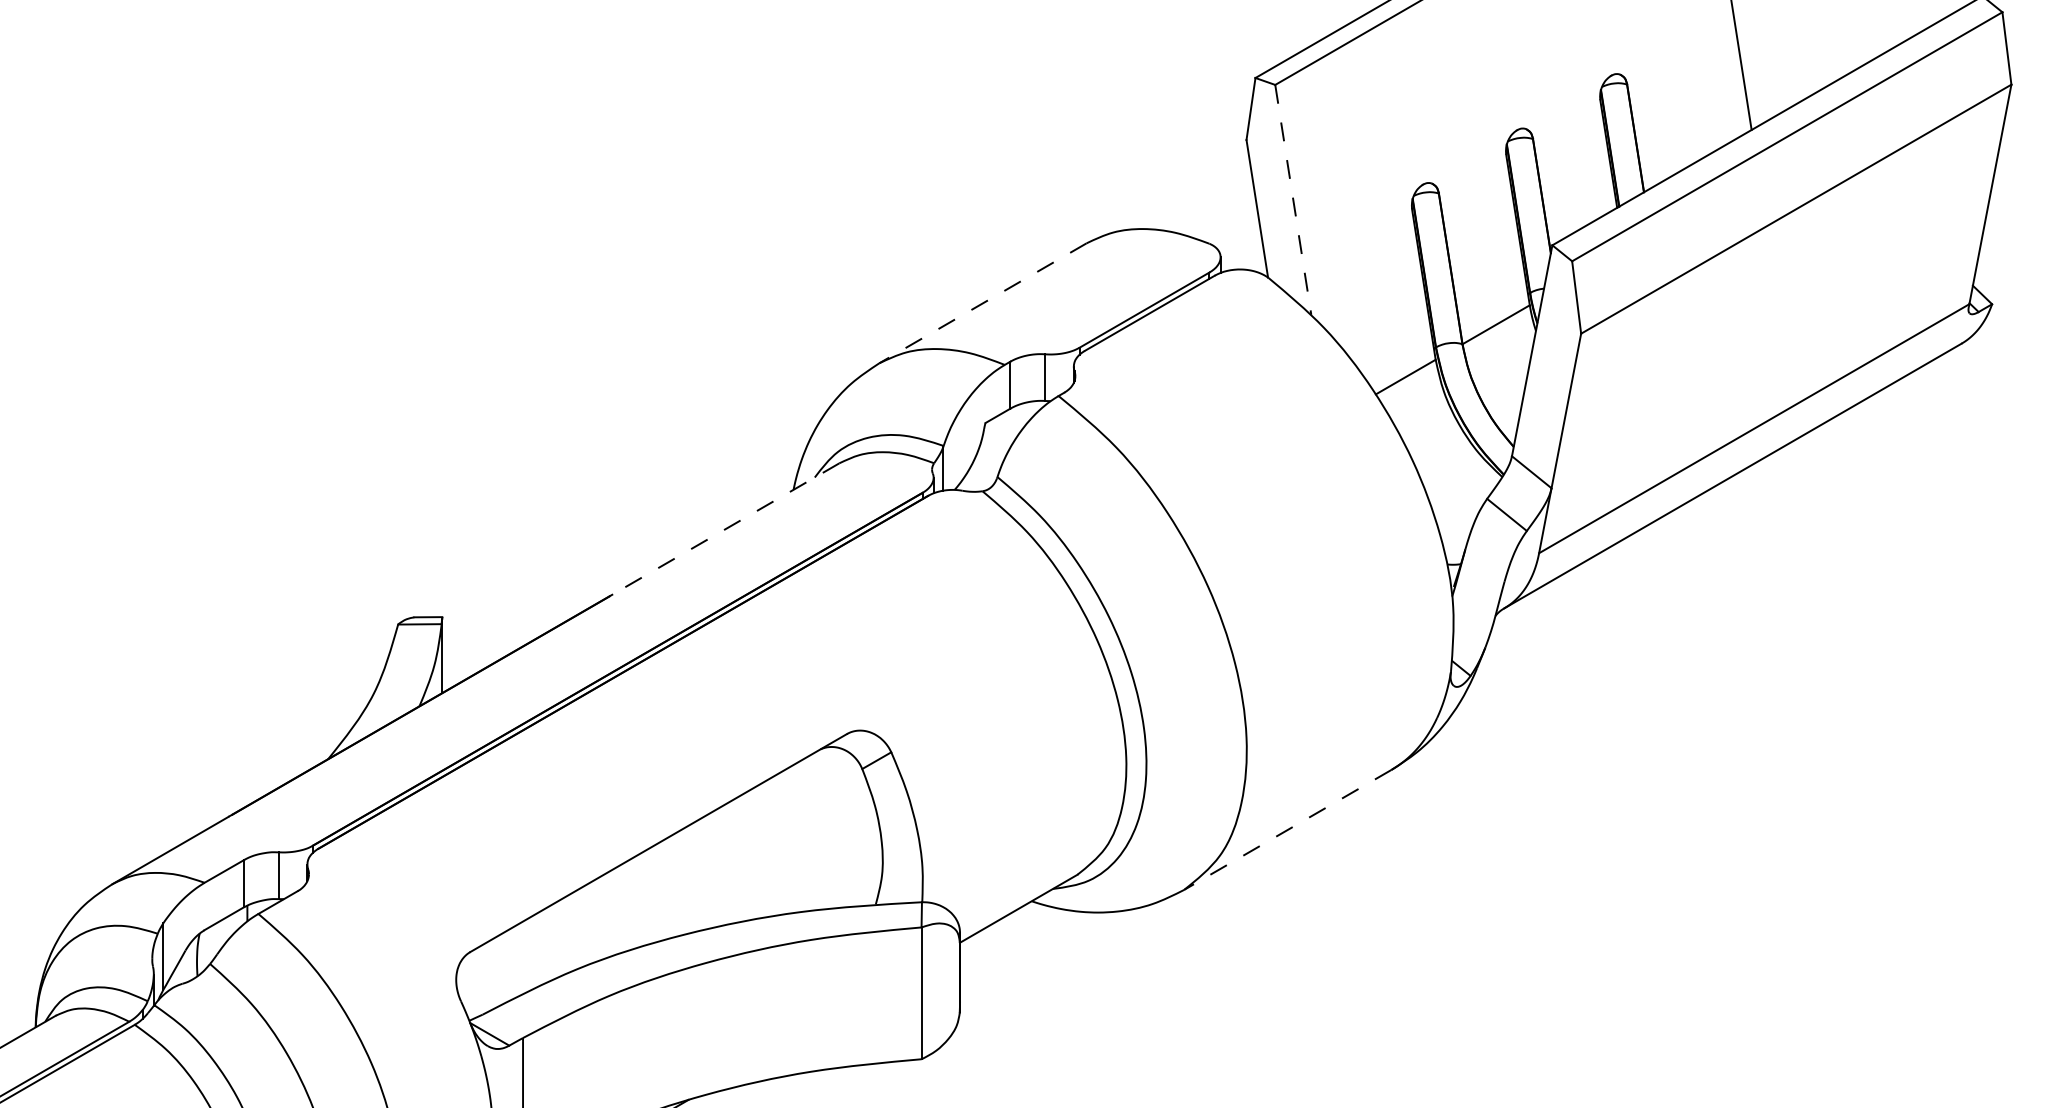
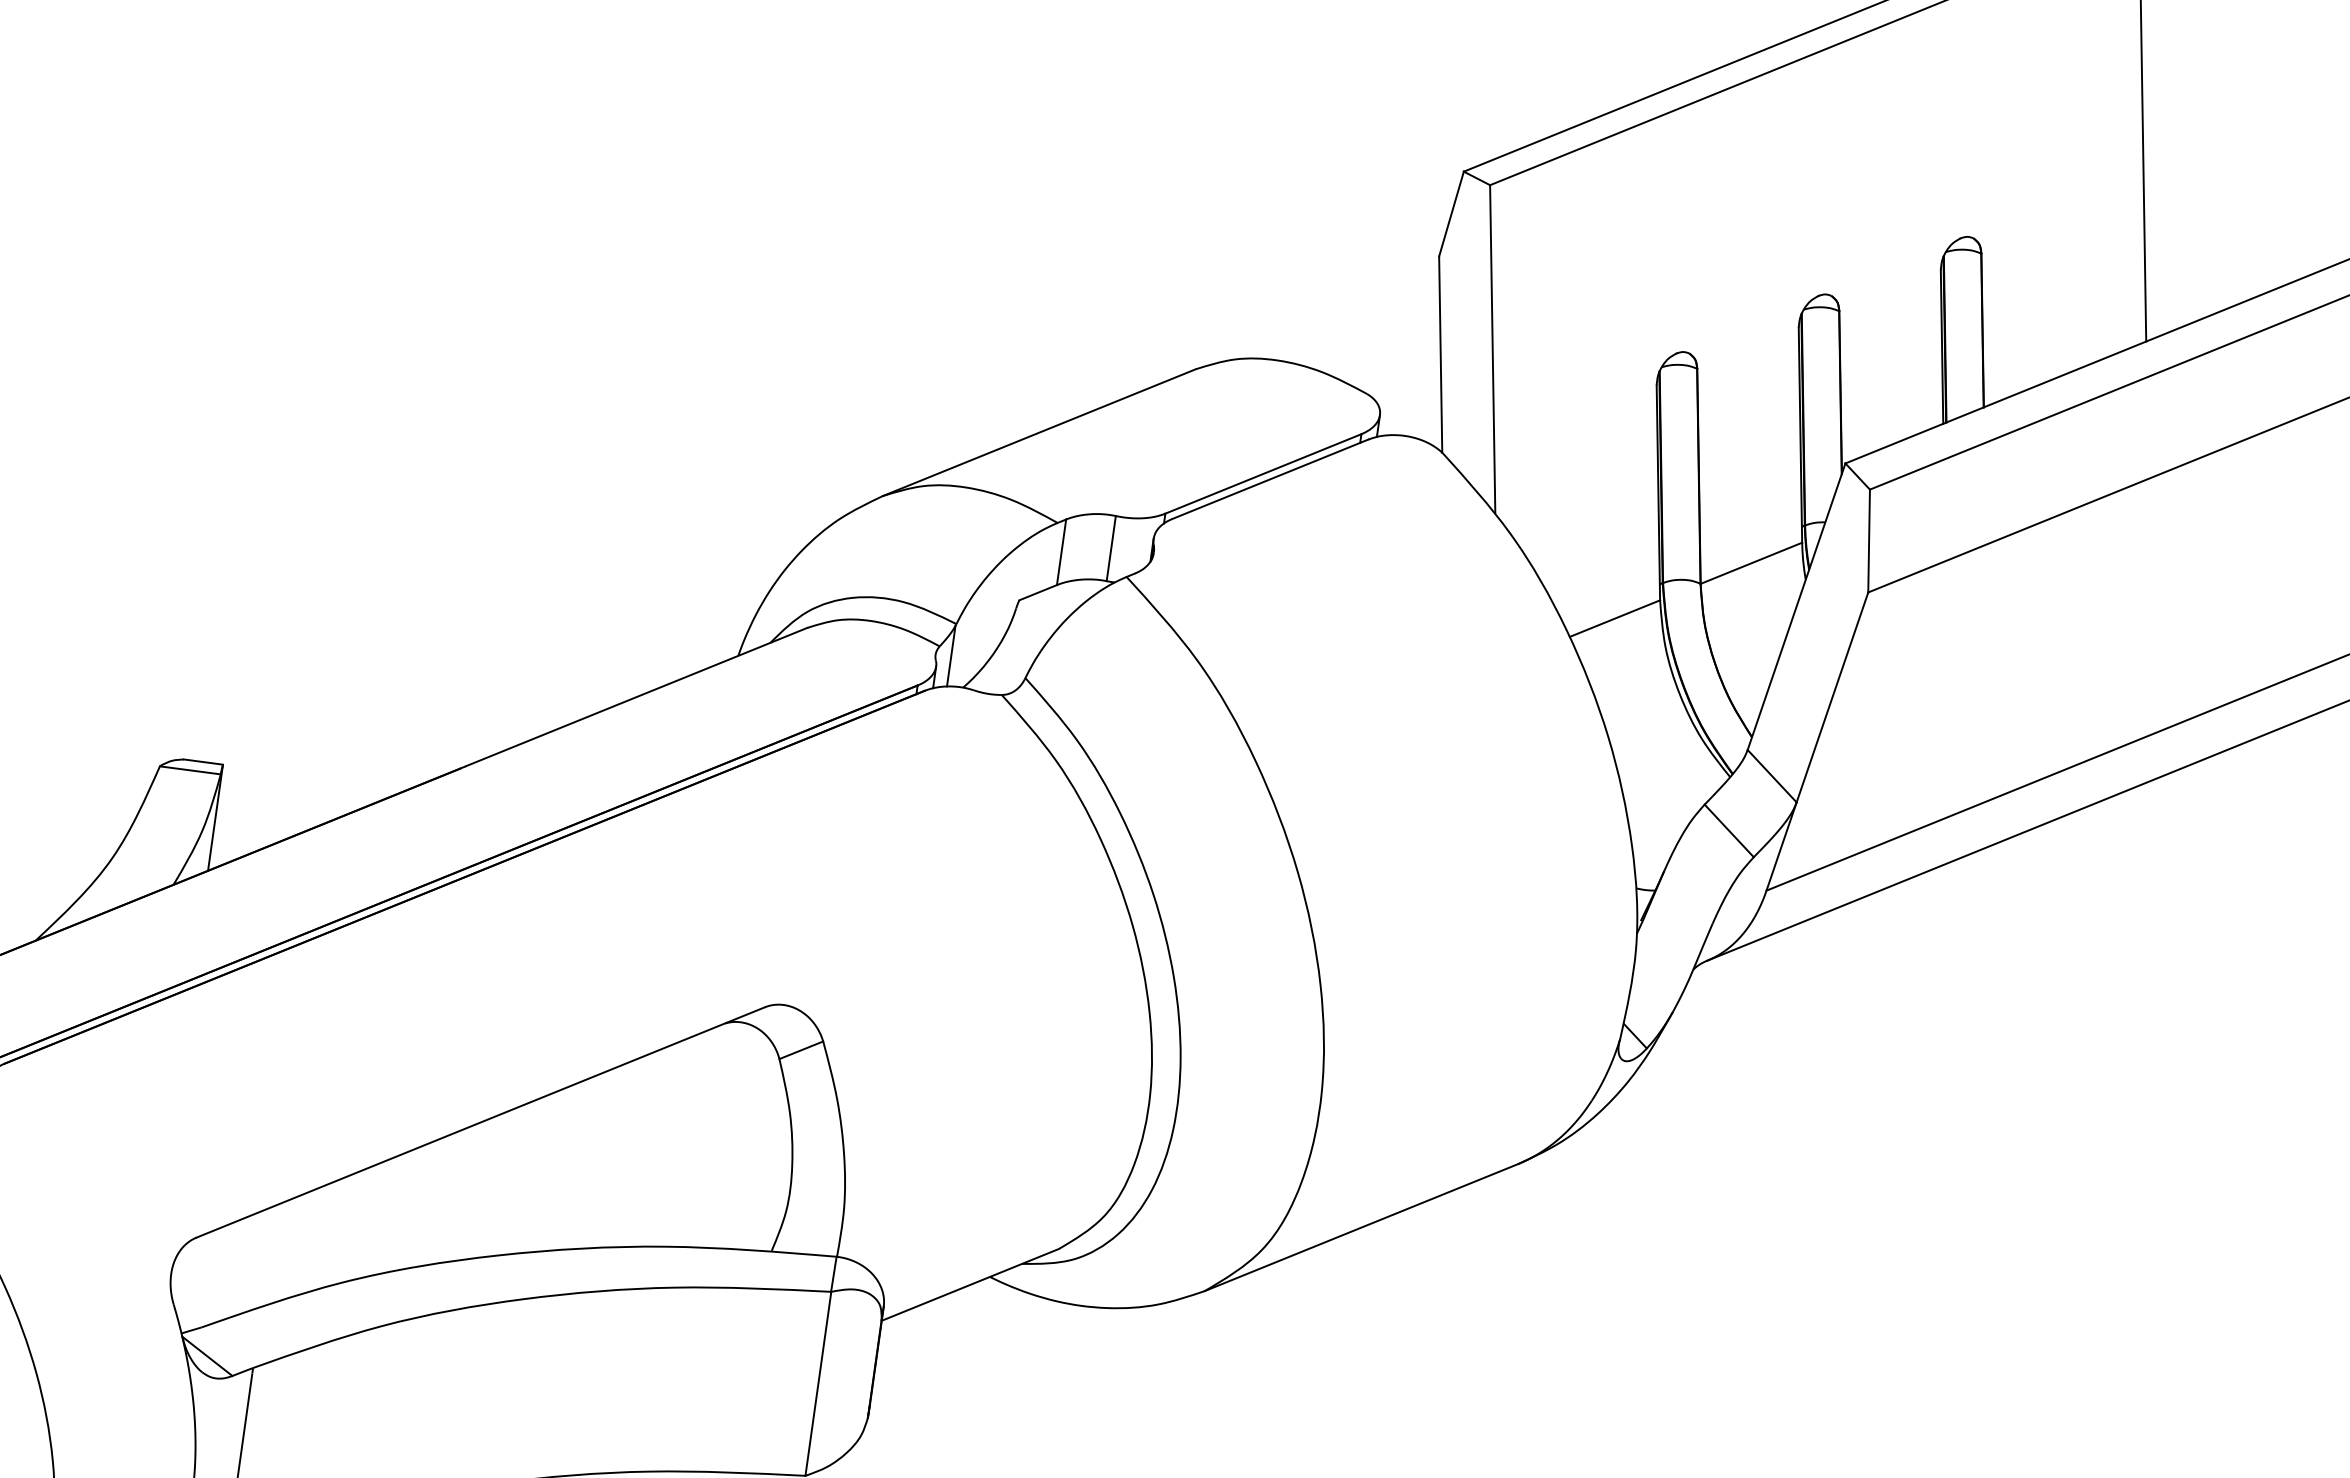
line: (1293, 200) -> (1492, 350), dashed -> solid
line: (982, 303) -> (1038, 432), dashed -> solid
line: (726, 528) -> (637, 696), dashed -> solid
line: (1287, 829) -> (1361, 1226), dashed -> solid

